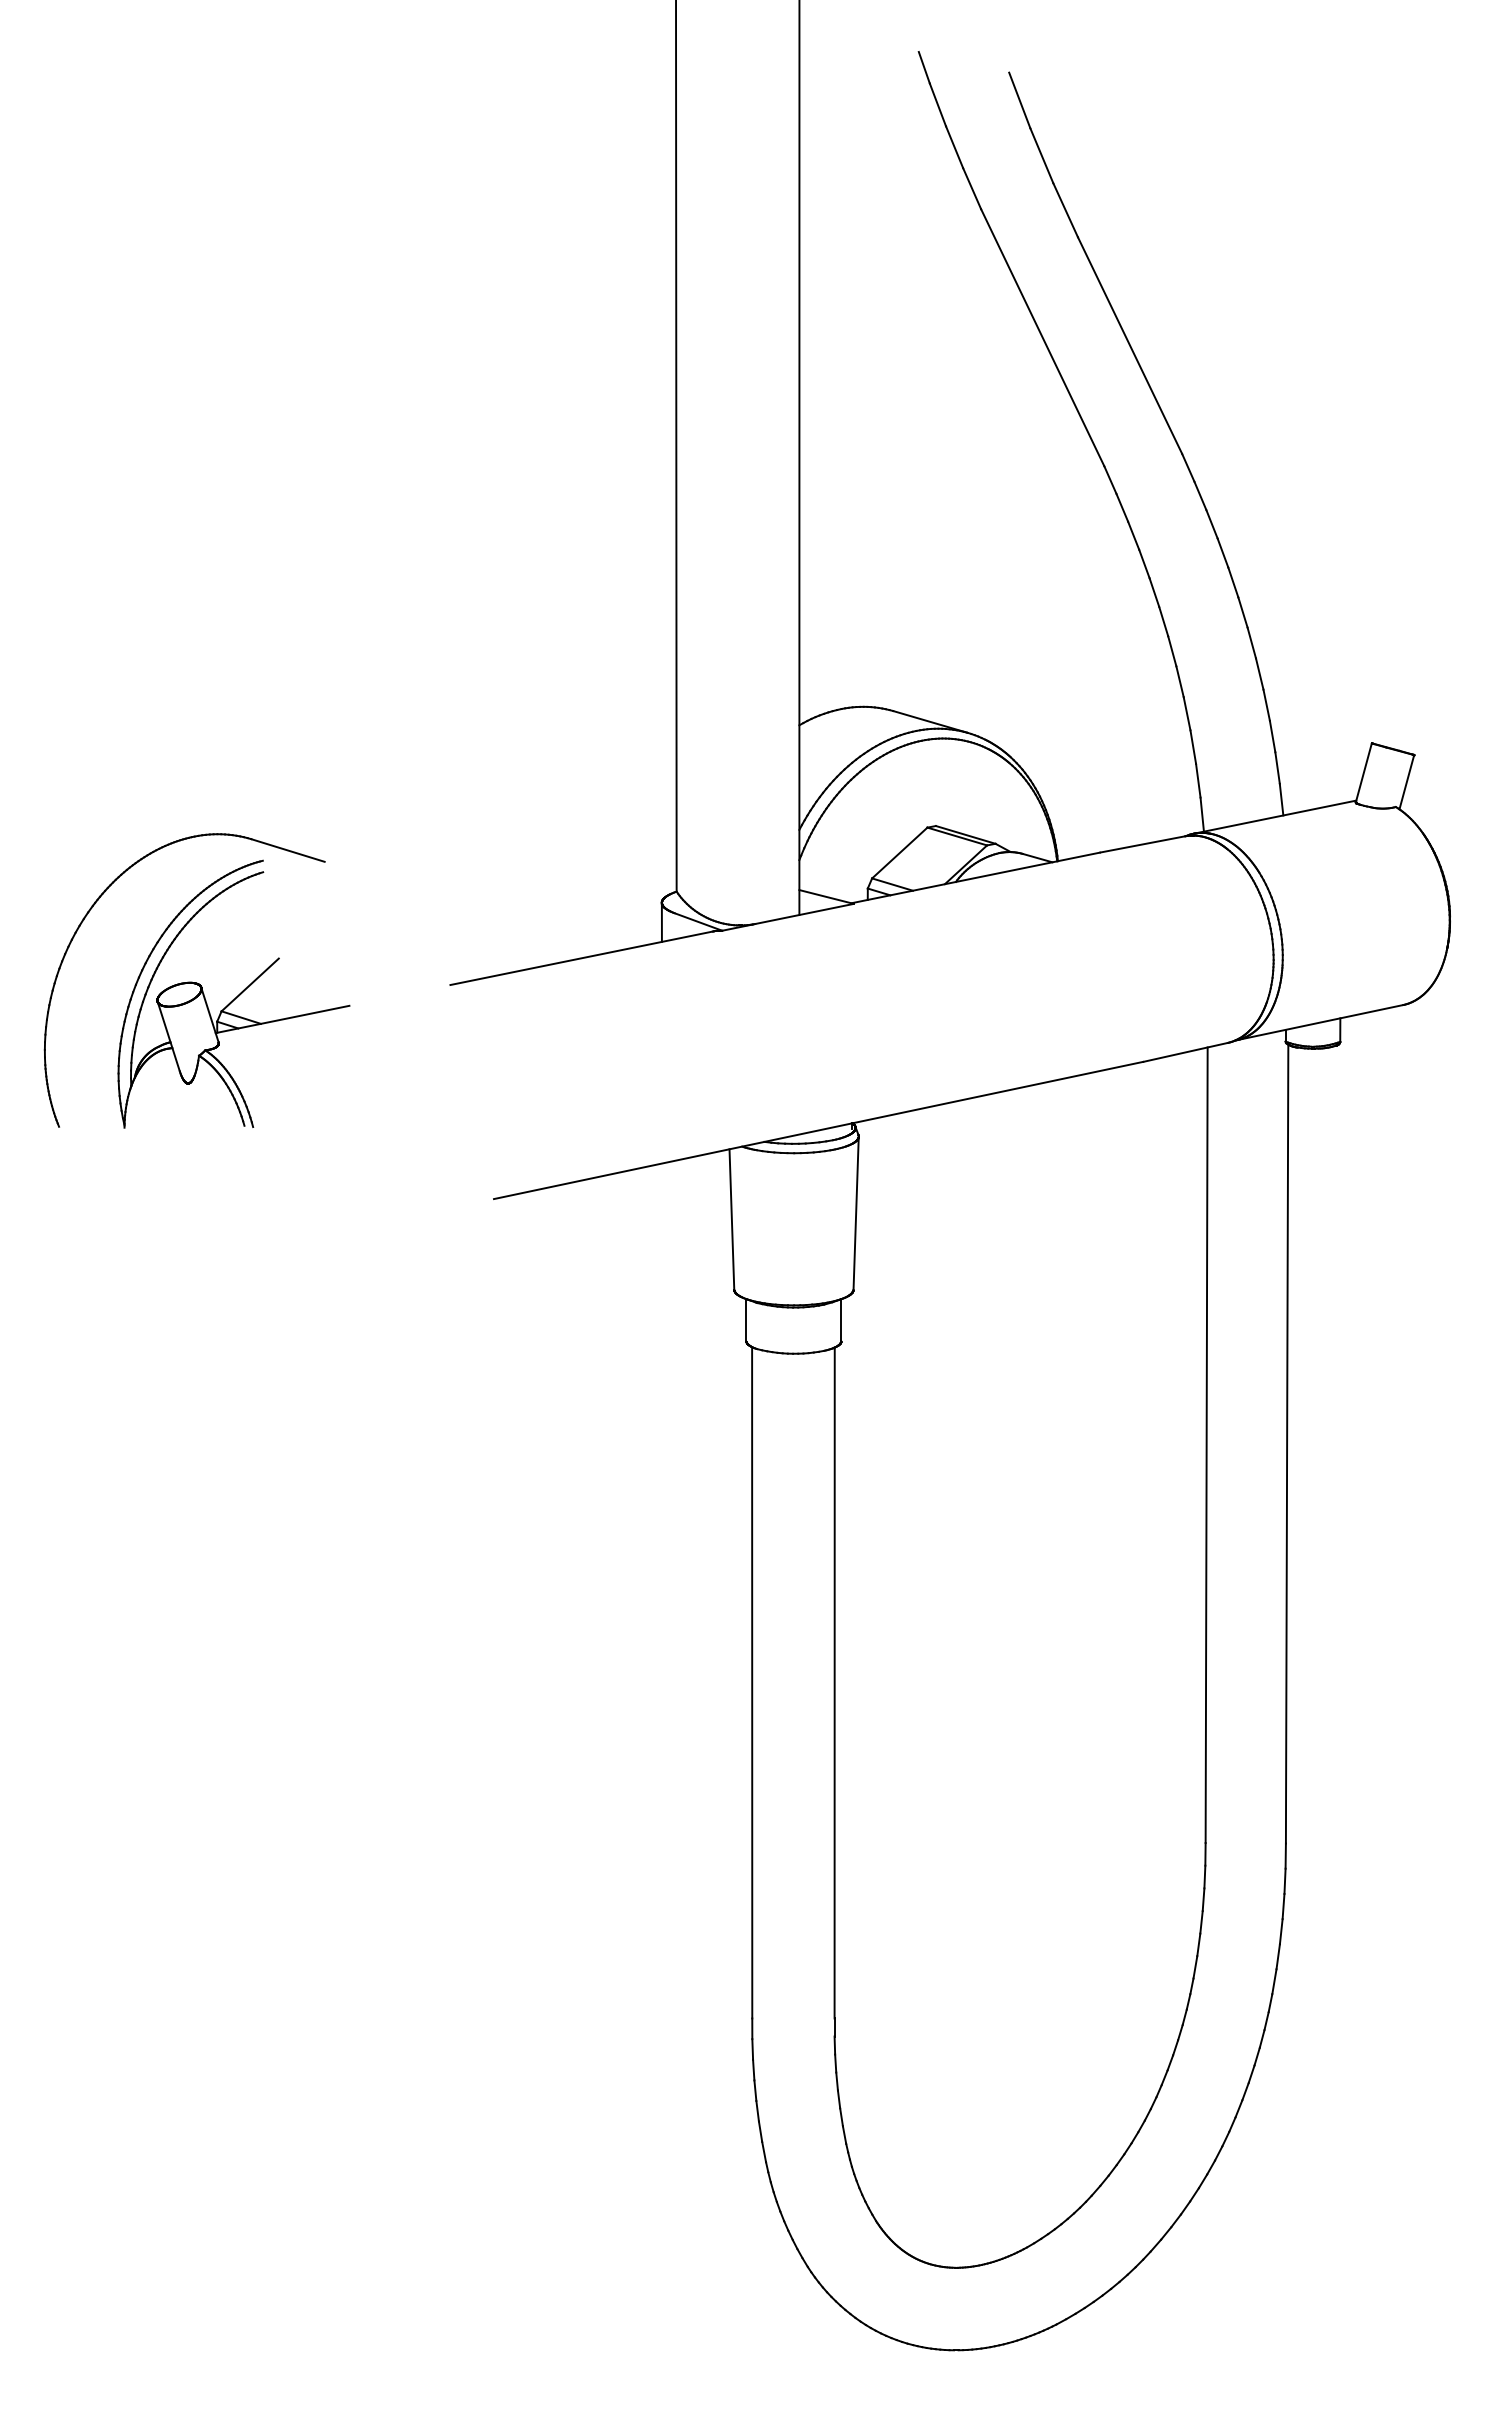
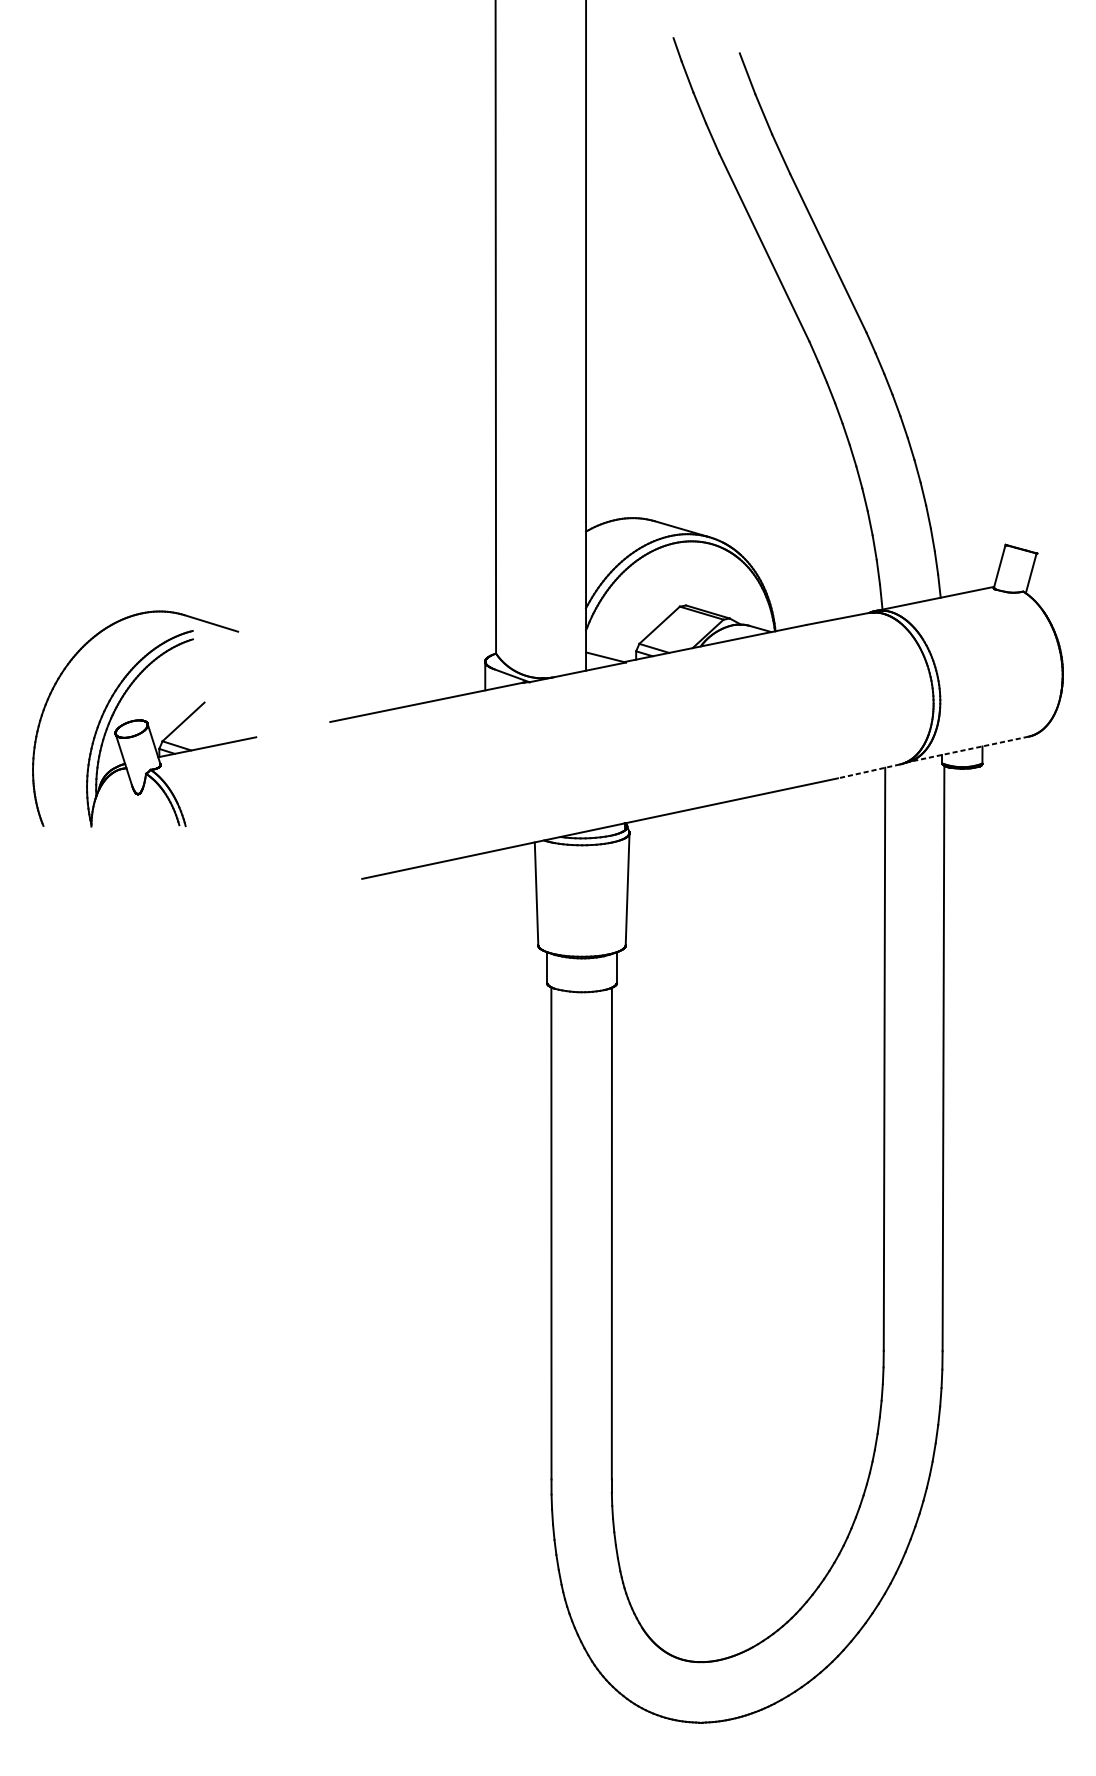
line: (1320, 1022) -> (967, 749), solid -> dashed
line: (1185, 1052) -> (869, 771), solid -> dashed

